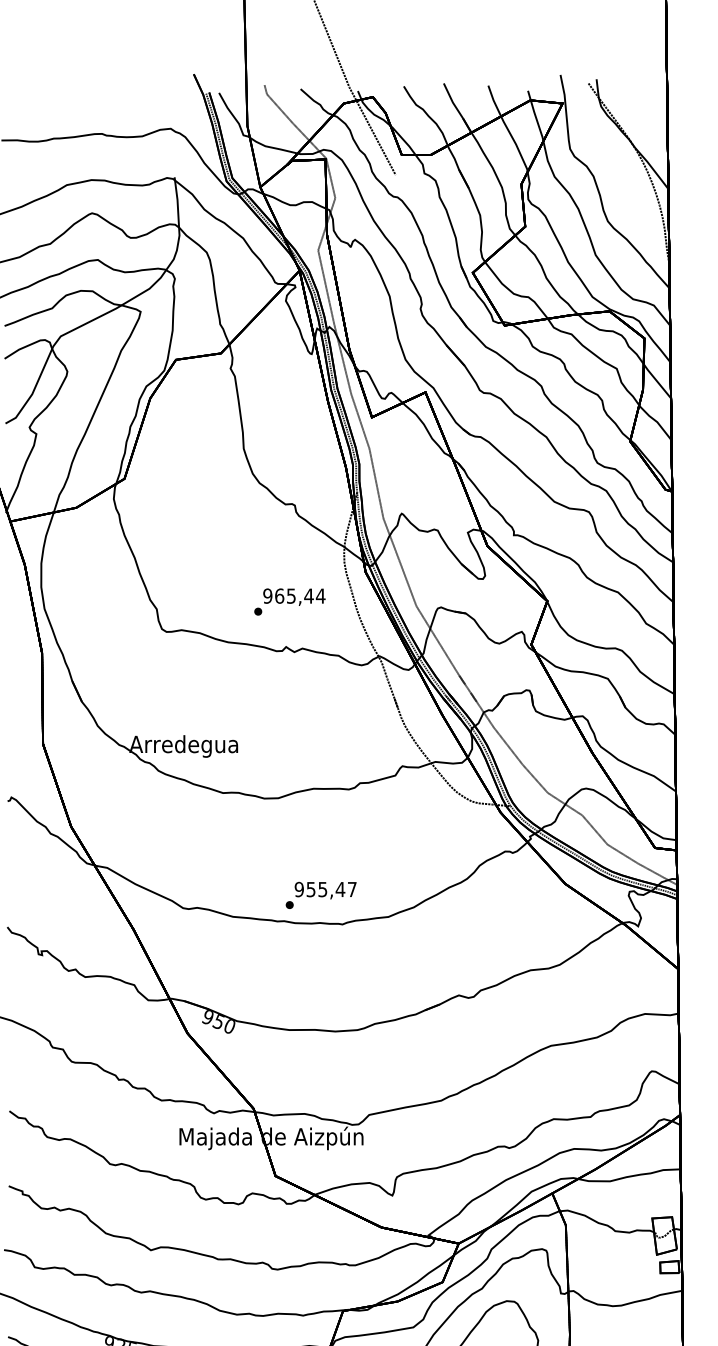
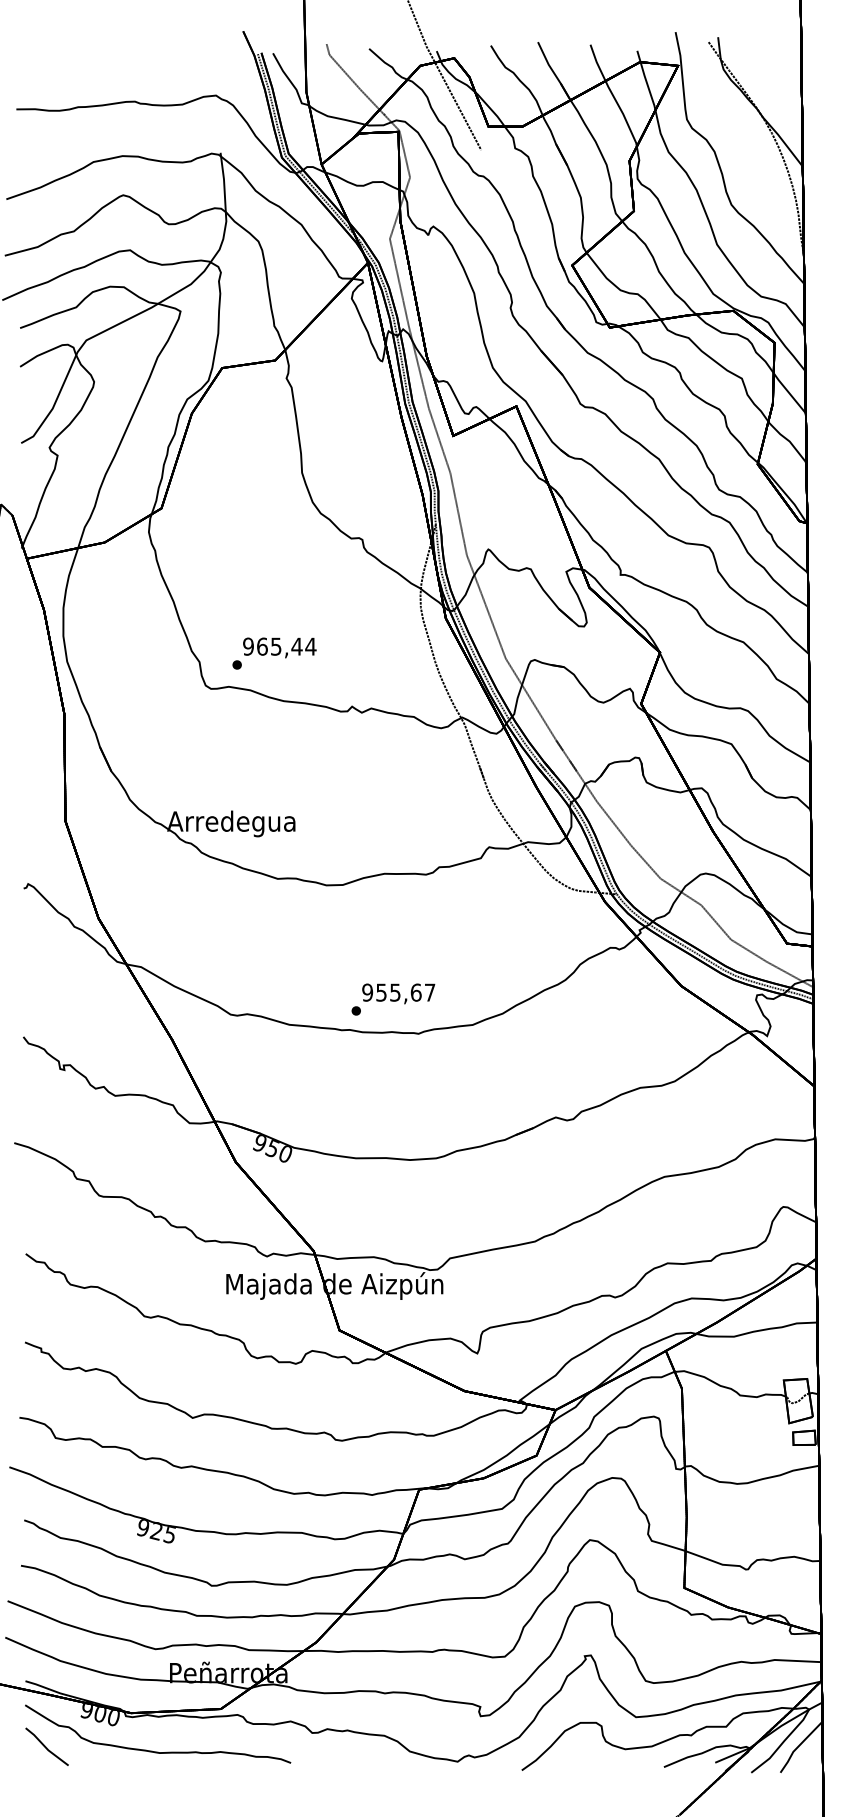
text: (289, 601) -> (274, 653), moved
text: (339, 889) -> (415, 992), 955,47 -> 955,67

